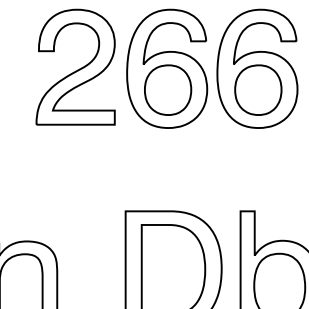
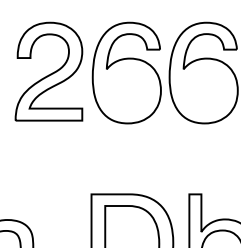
part: (168, 89) -> (127, 90), removed
part: (258, 89) -> (204, 90), removed

